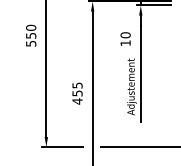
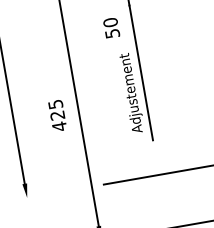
text: (125, 43) -> (112, 34), 10 -> 50
text: (77, 93) -> (57, 115), 455 -> 425
line: (62, 147) -> (49, 194), removed

